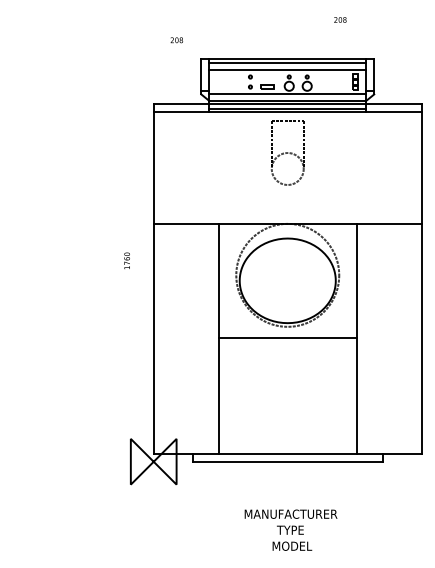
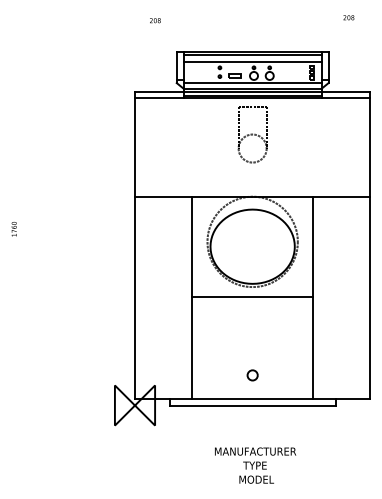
text: (340, 19) -> (348, 17), moved
text: (176, 40) -> (155, 20), moved
text: (126, 260) -> (13, 228), moved
circle: (287, 427) -> (252, 375), added

